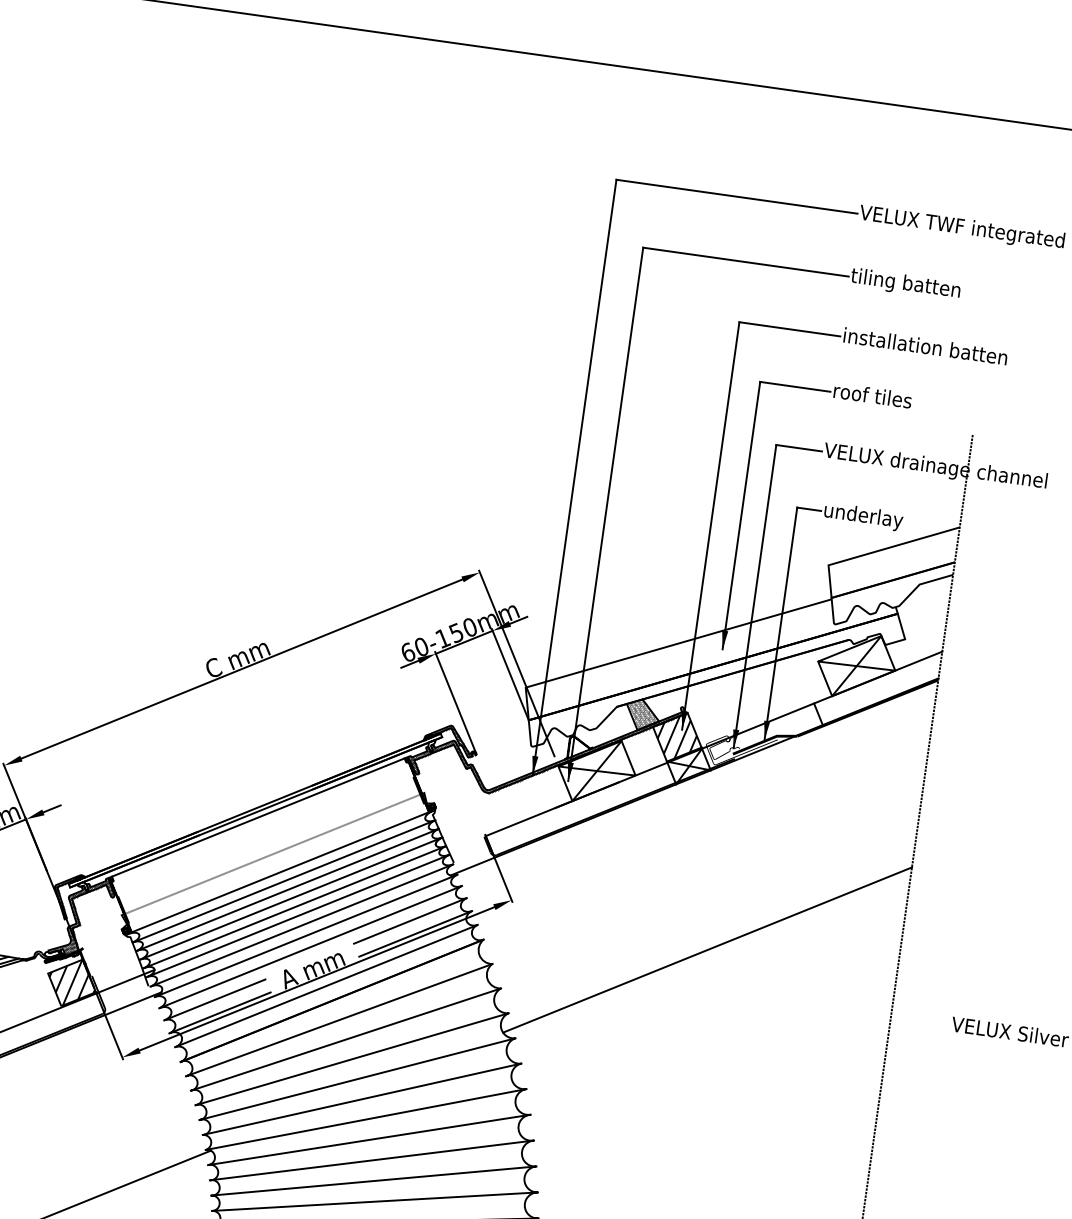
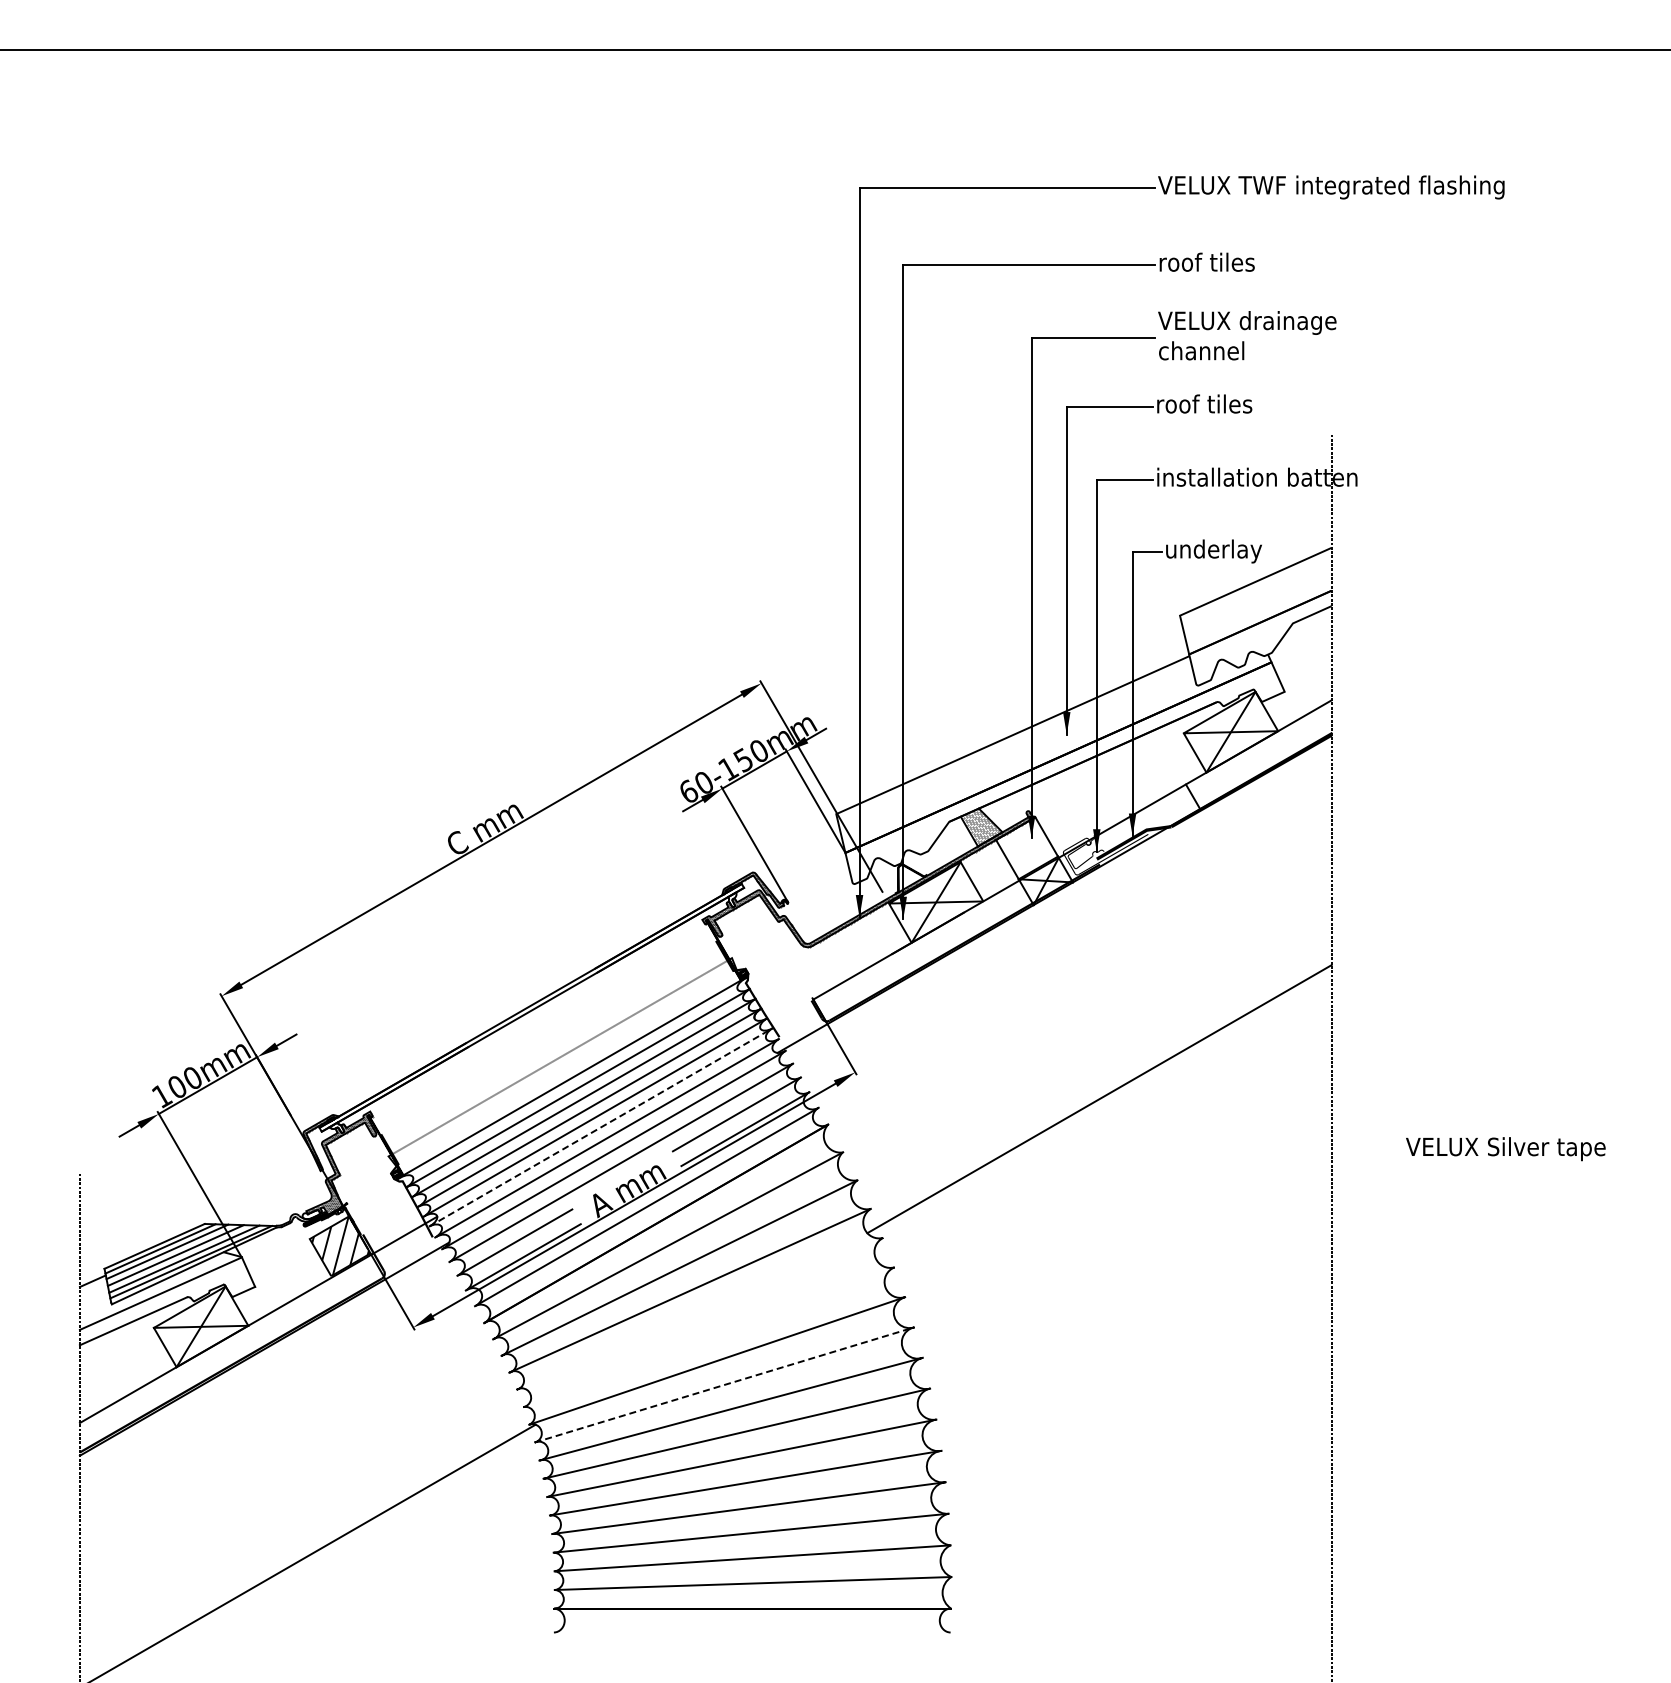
text: (905, 284) -> (1225, 264), tiling batten -> roof tiles
text: (924, 345) -> (1258, 335), installation batten -> VELUX drainage channel
text: (934, 467) -> (1291, 479), VELUX drainage channel -> installation batten
hatch: (676, 737) -> (1026, 848), removed
line: (258, 817) -> (536, 1015), removed
line: (298, 916) -> (601, 1127), solid -> dashed
line: (357, 1078) -> (699, 1313), removed
line: (361, 1099) -> (708, 1337), removed
line: (370, 1139) -> (725, 1384), solid -> dashed

